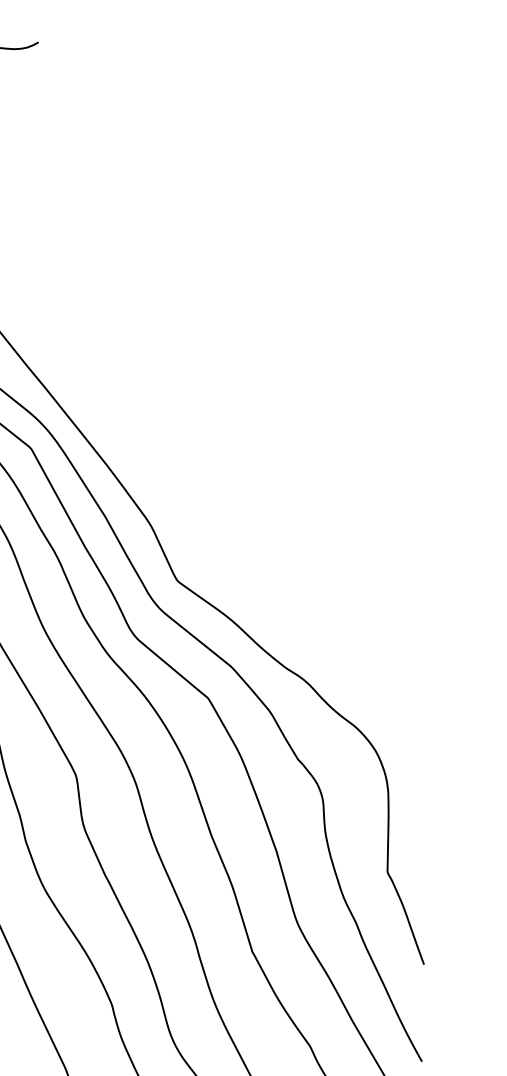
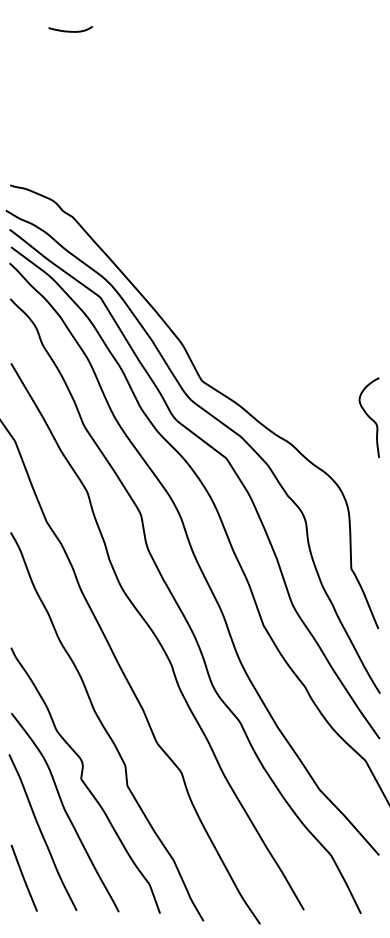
curve: (424, 647) -> (368, 417), added

